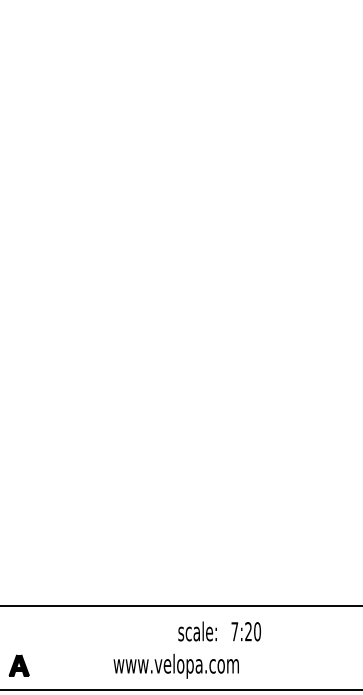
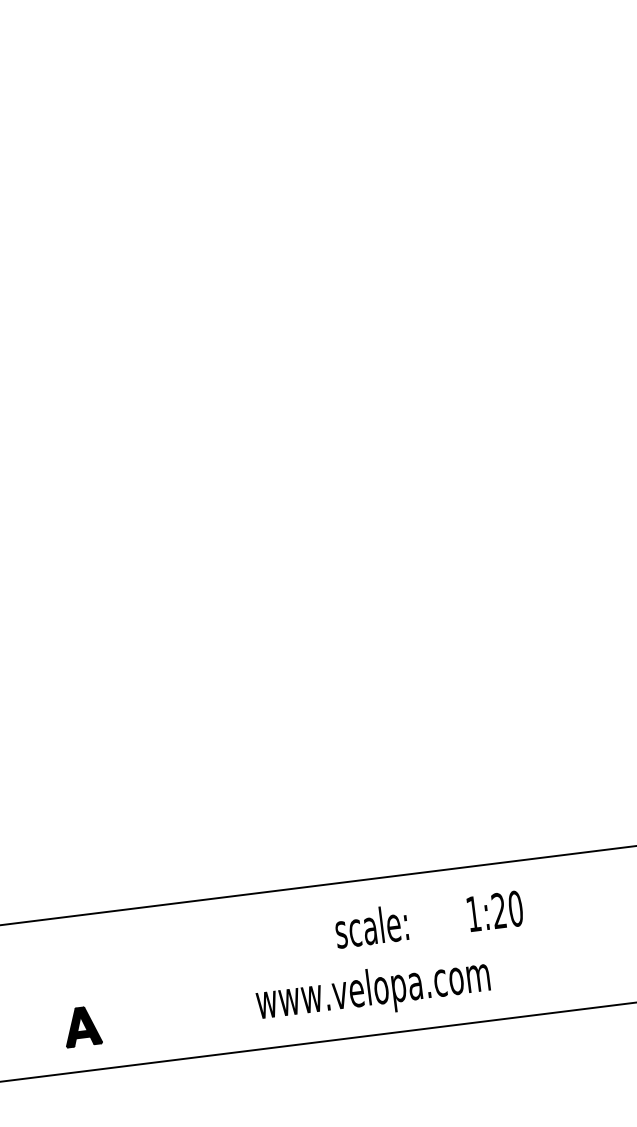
text: (197, 631) -> (371, 926), moved
text: (234, 631) -> (473, 913), 7:20 -> 1:20

